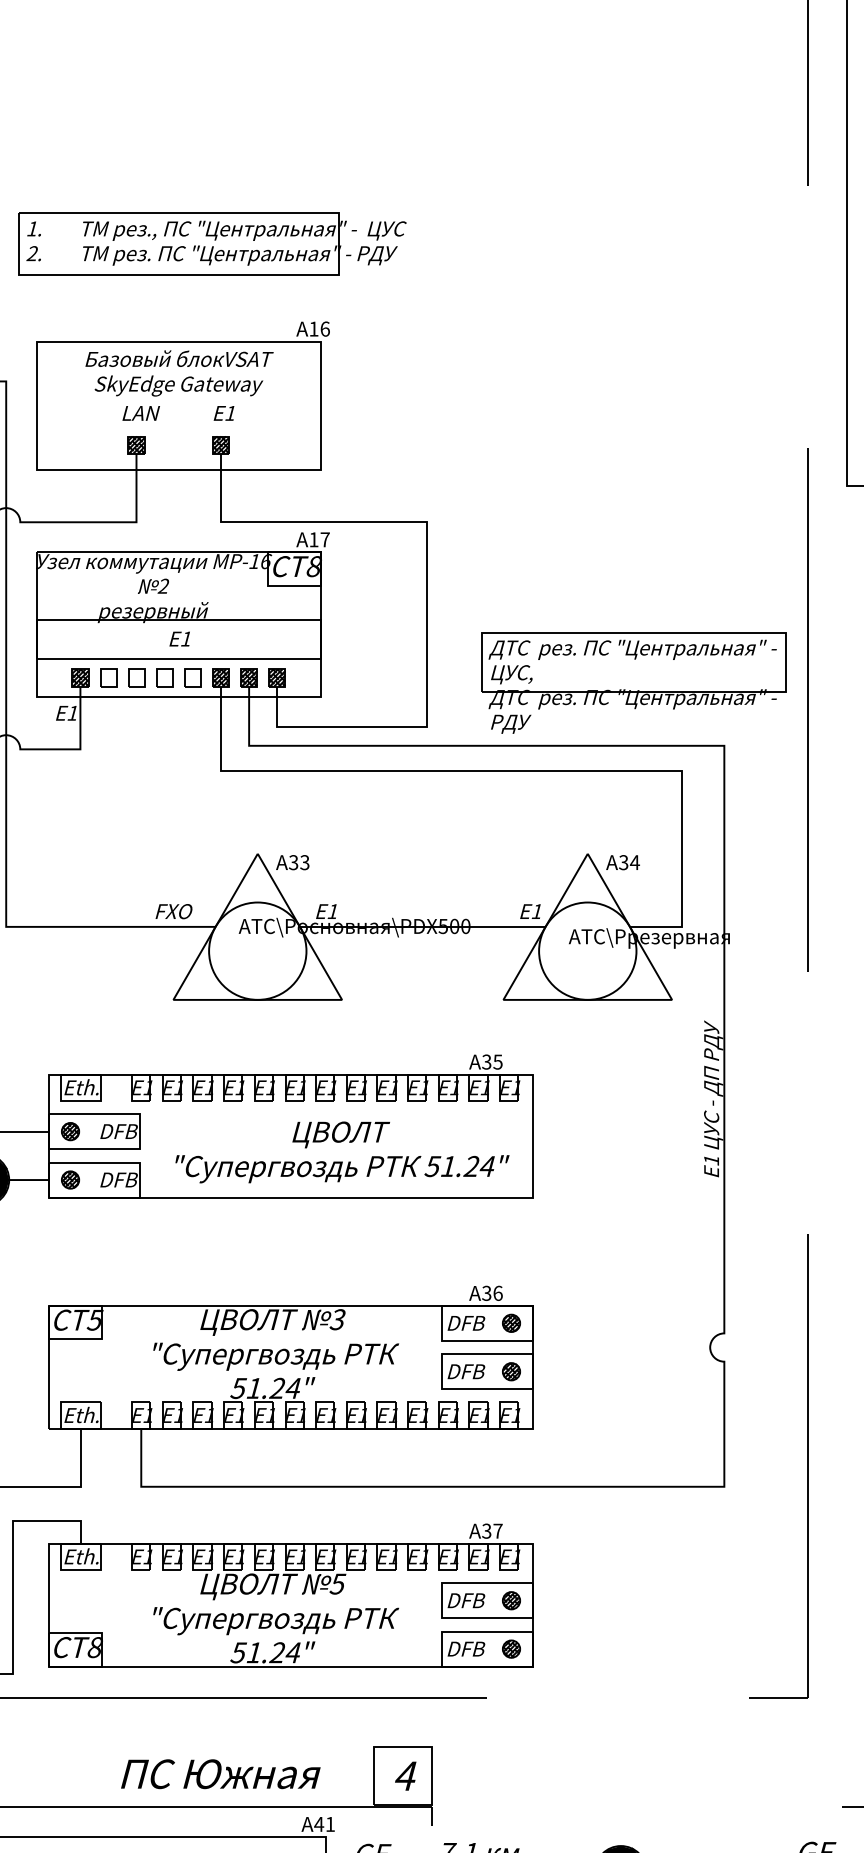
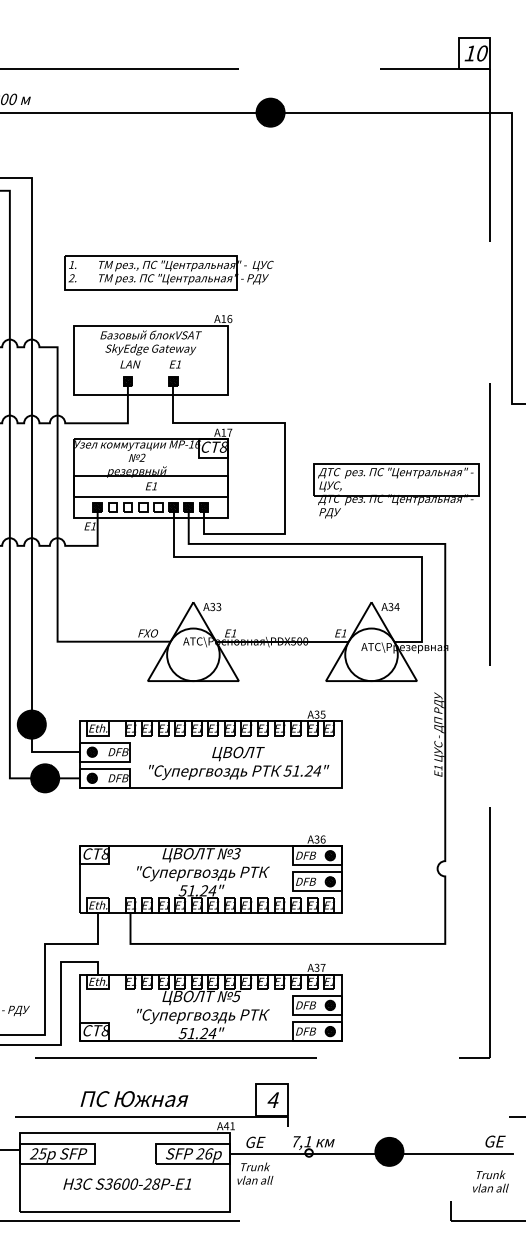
part: (634, 681) -> (396, 490), moved
text: (94, 1319) -> (105, 853), 5 -> 8
text: (220, 1774) -> (134, 1099), moved

